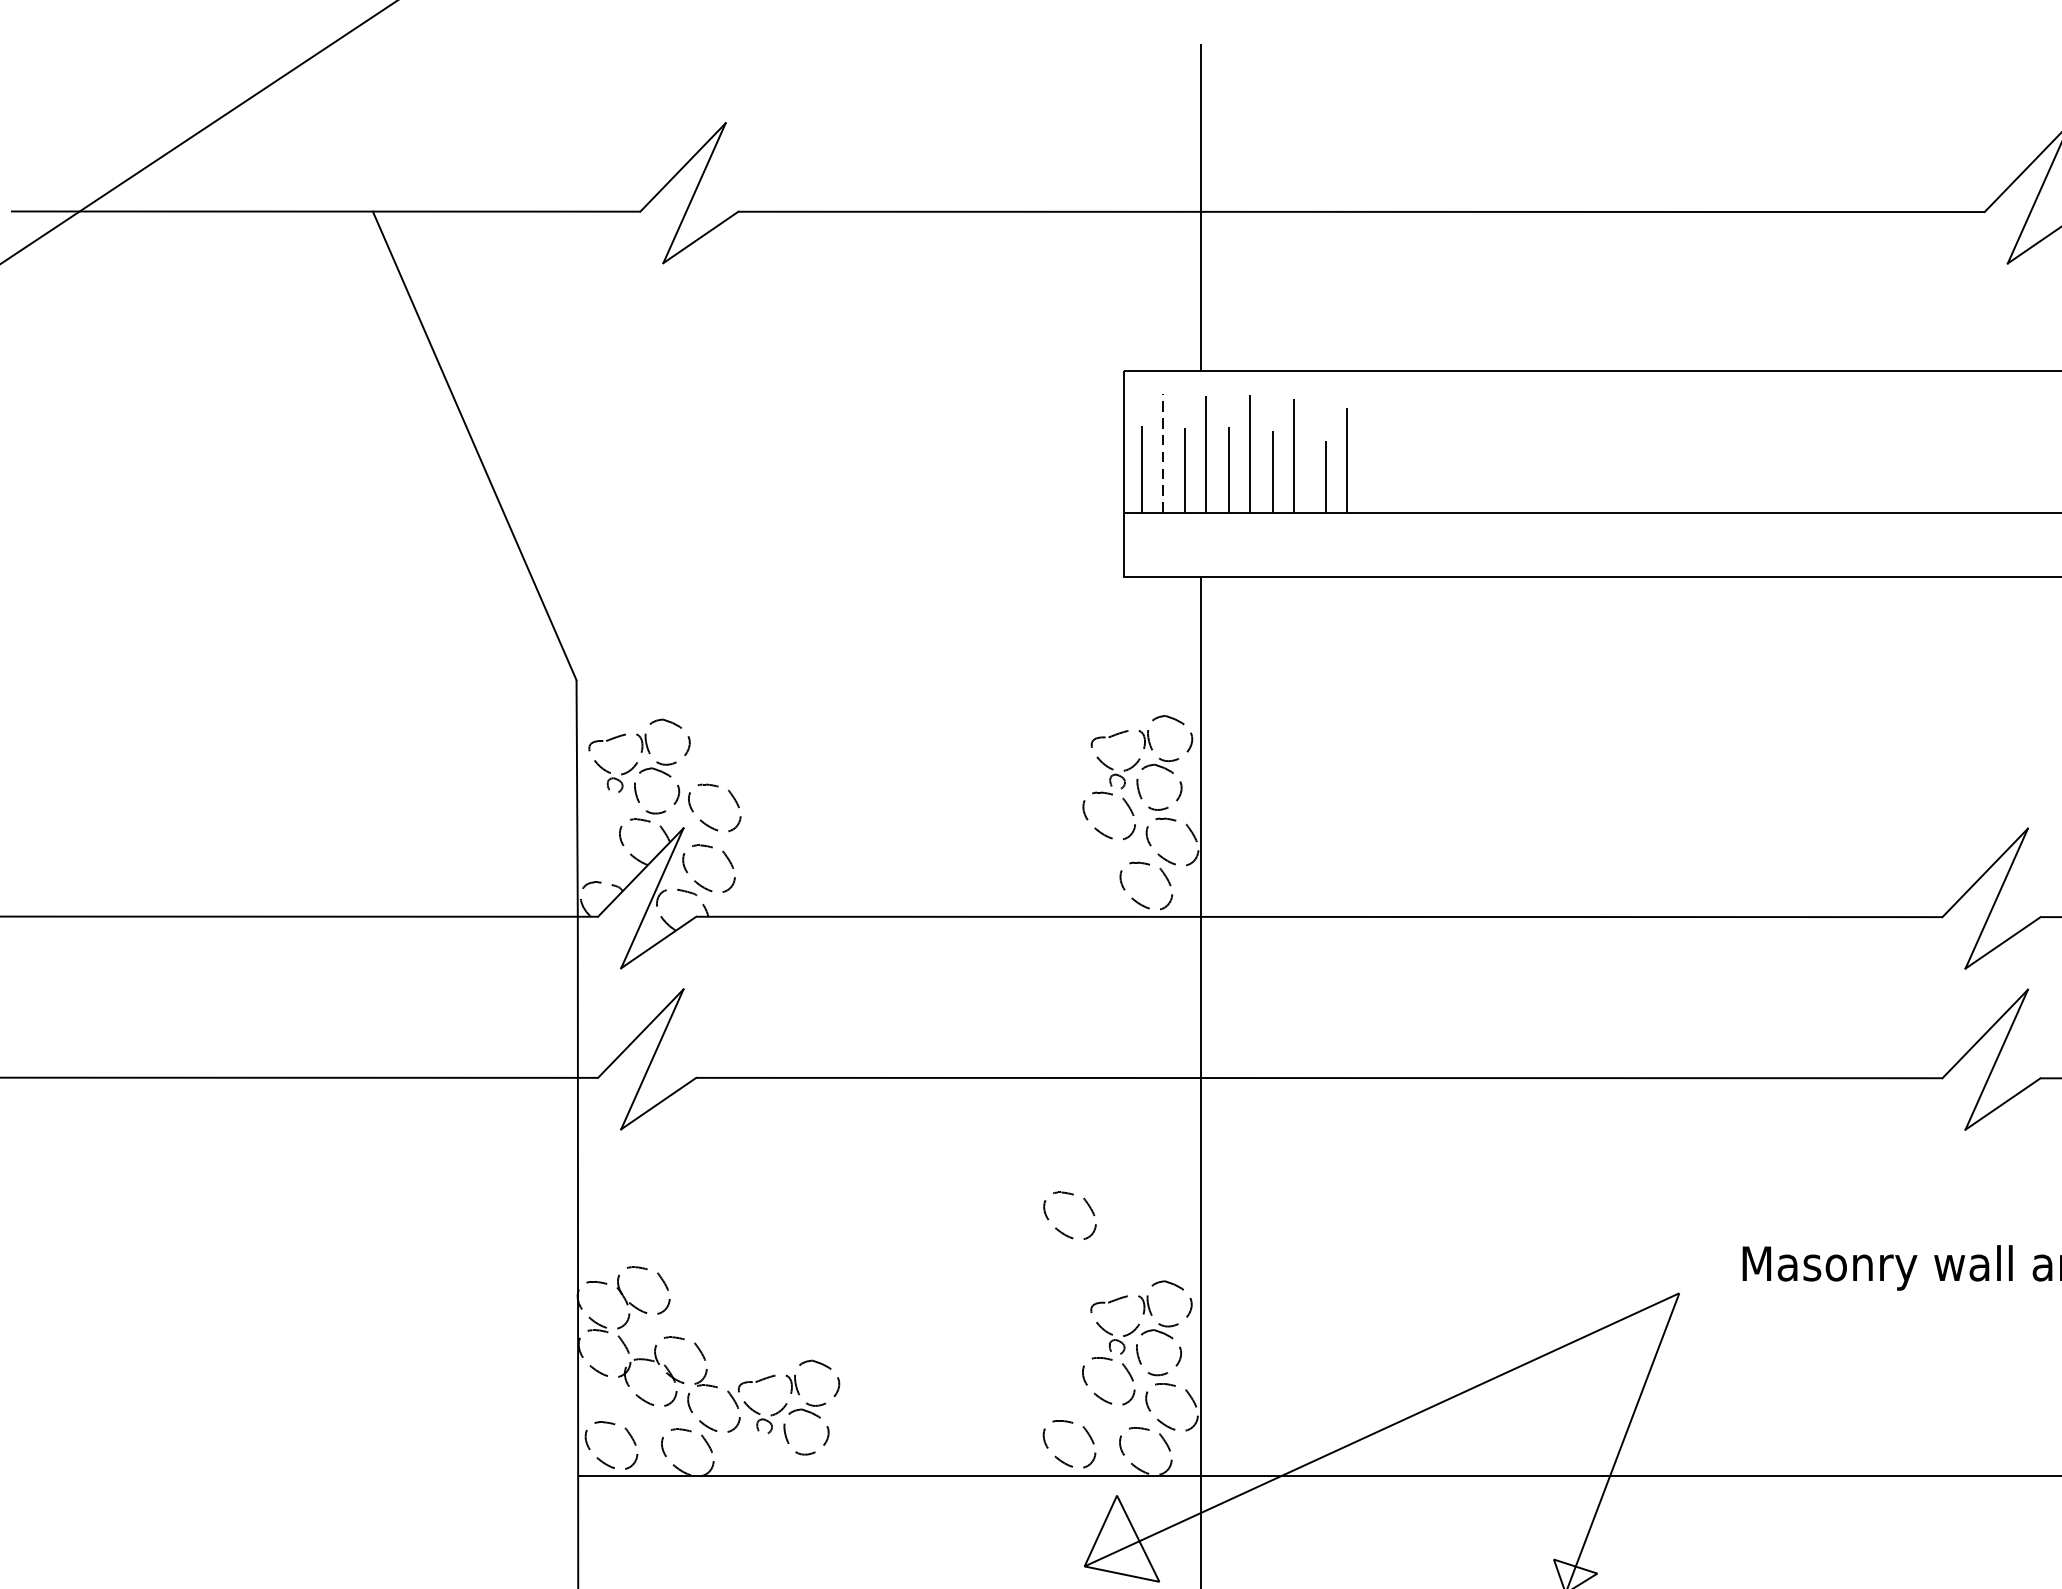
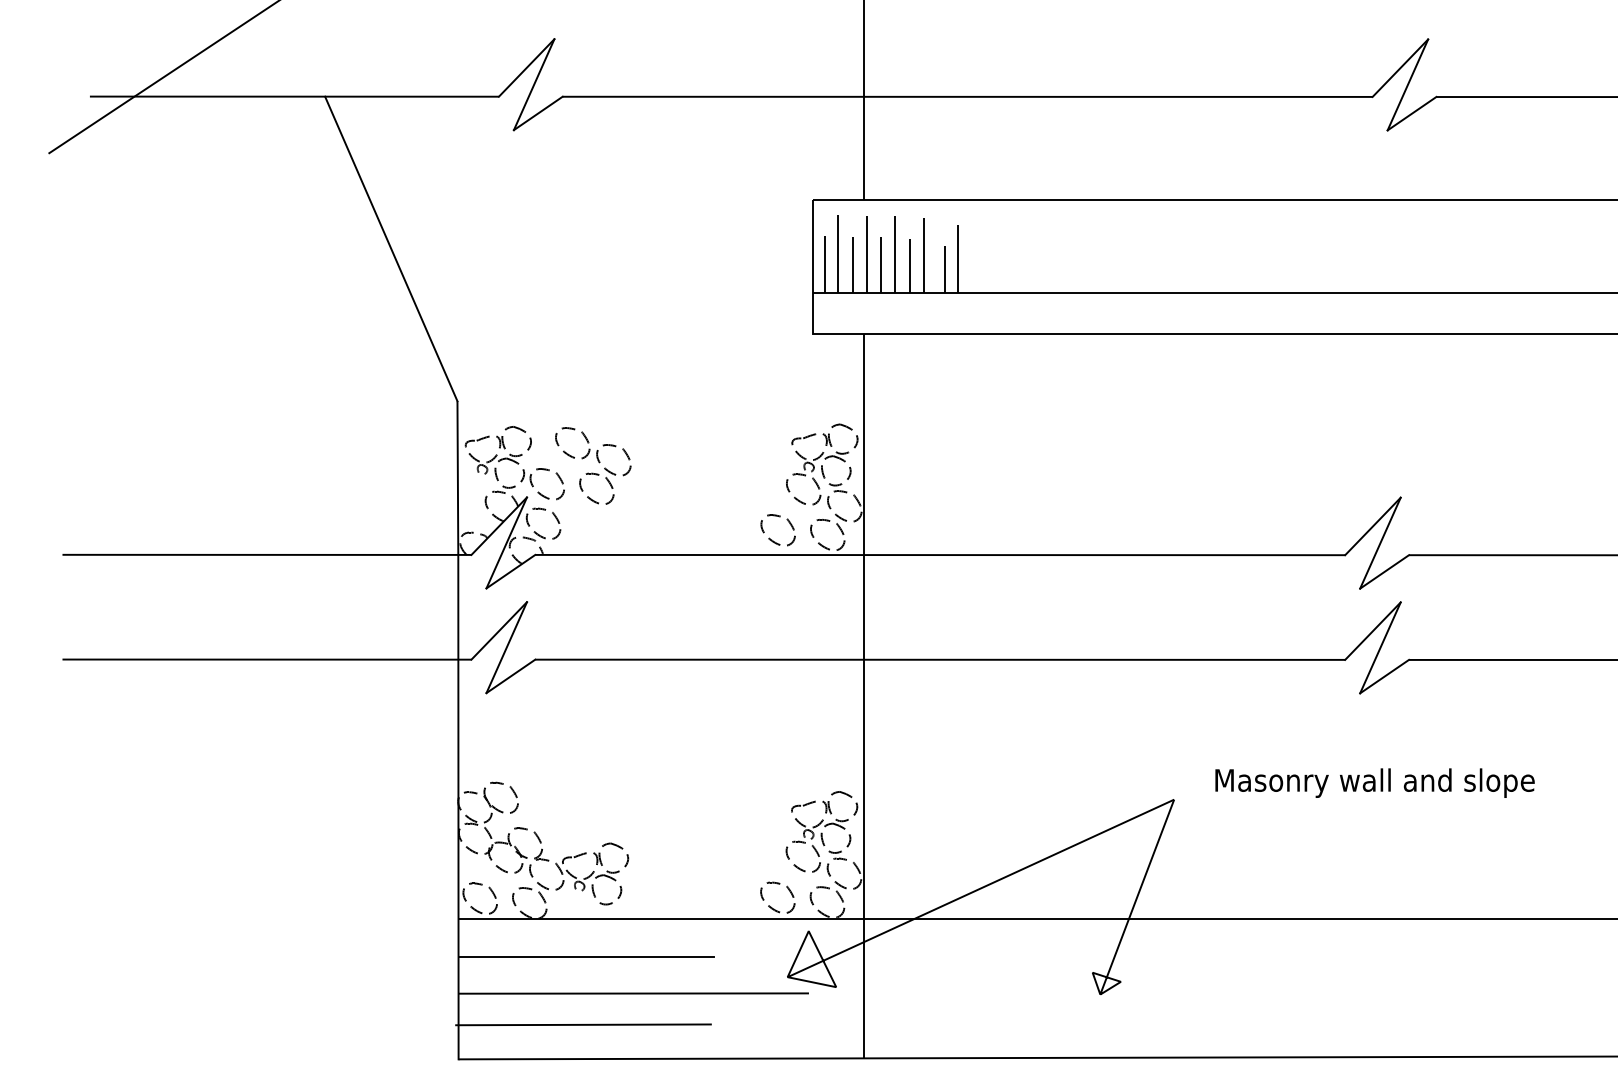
line: (1162, 452) -> (838, 253), dashed -> solid
part: (785, 779) -> (593, 465), added
part: (1056, 1226) -> (769, 537), moved
line: (773, 1534) -> (585, 956), added

